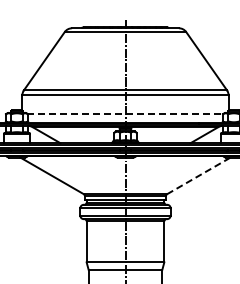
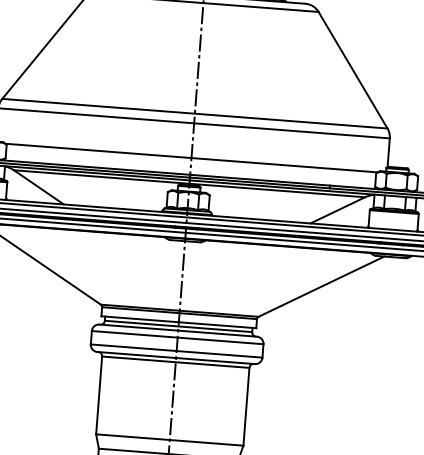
line: (126, 113) -> (193, 157), dashed -> solid
line: (198, 175) -> (320, 285), dashed -> solid

